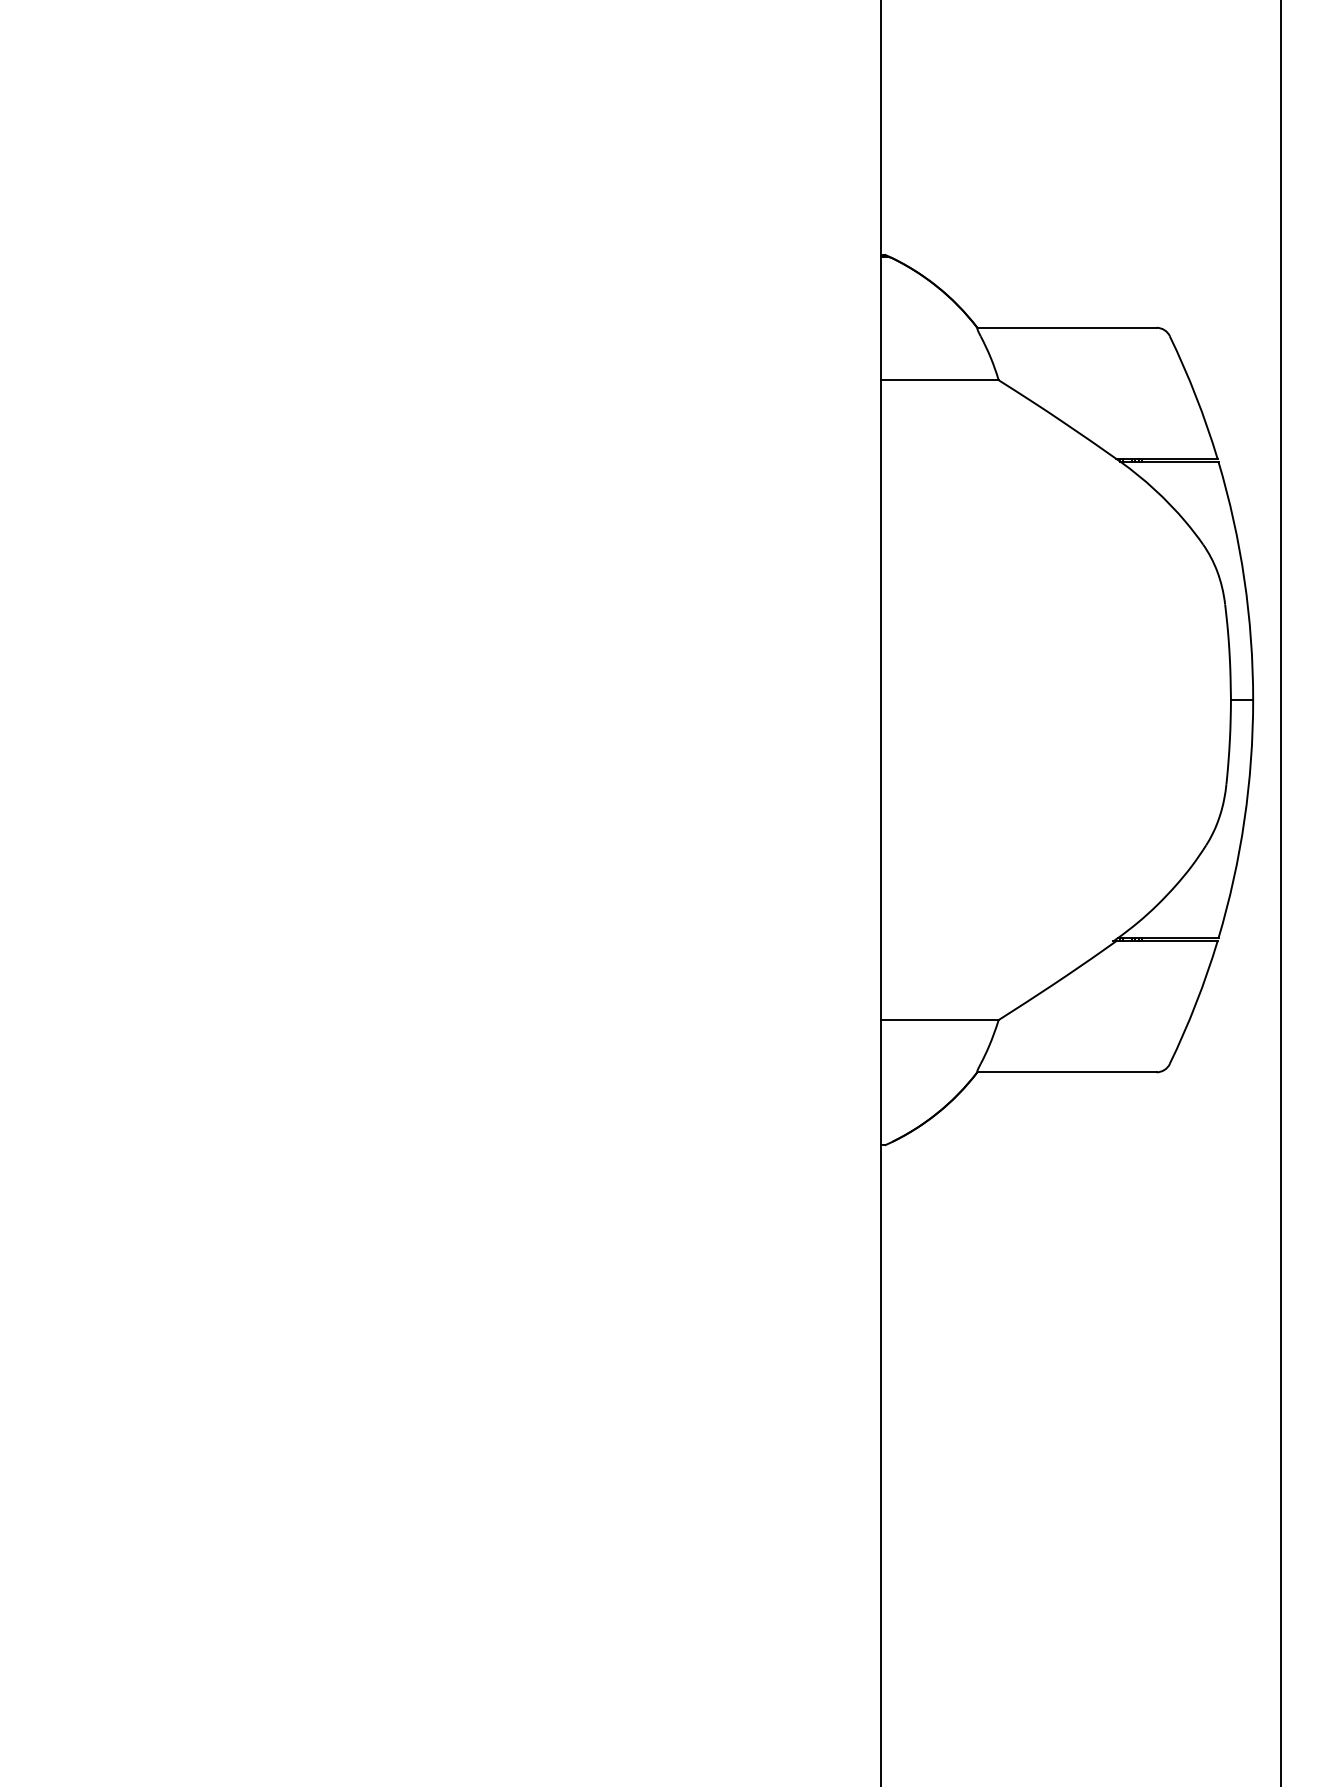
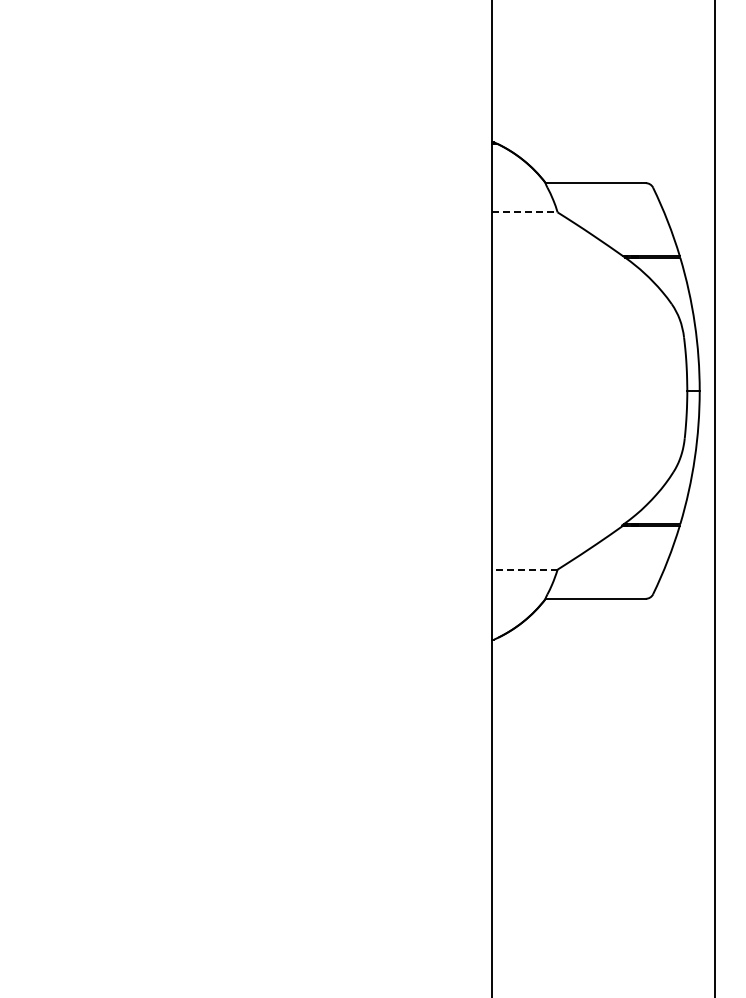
line: (939, 380) -> (524, 212), solid -> dashed
line: (939, 1019) -> (524, 569), solid -> dashed

